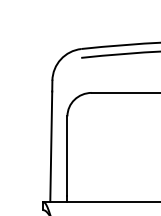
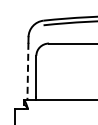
line: (50, 146) -> (27, 71), solid -> dashed

